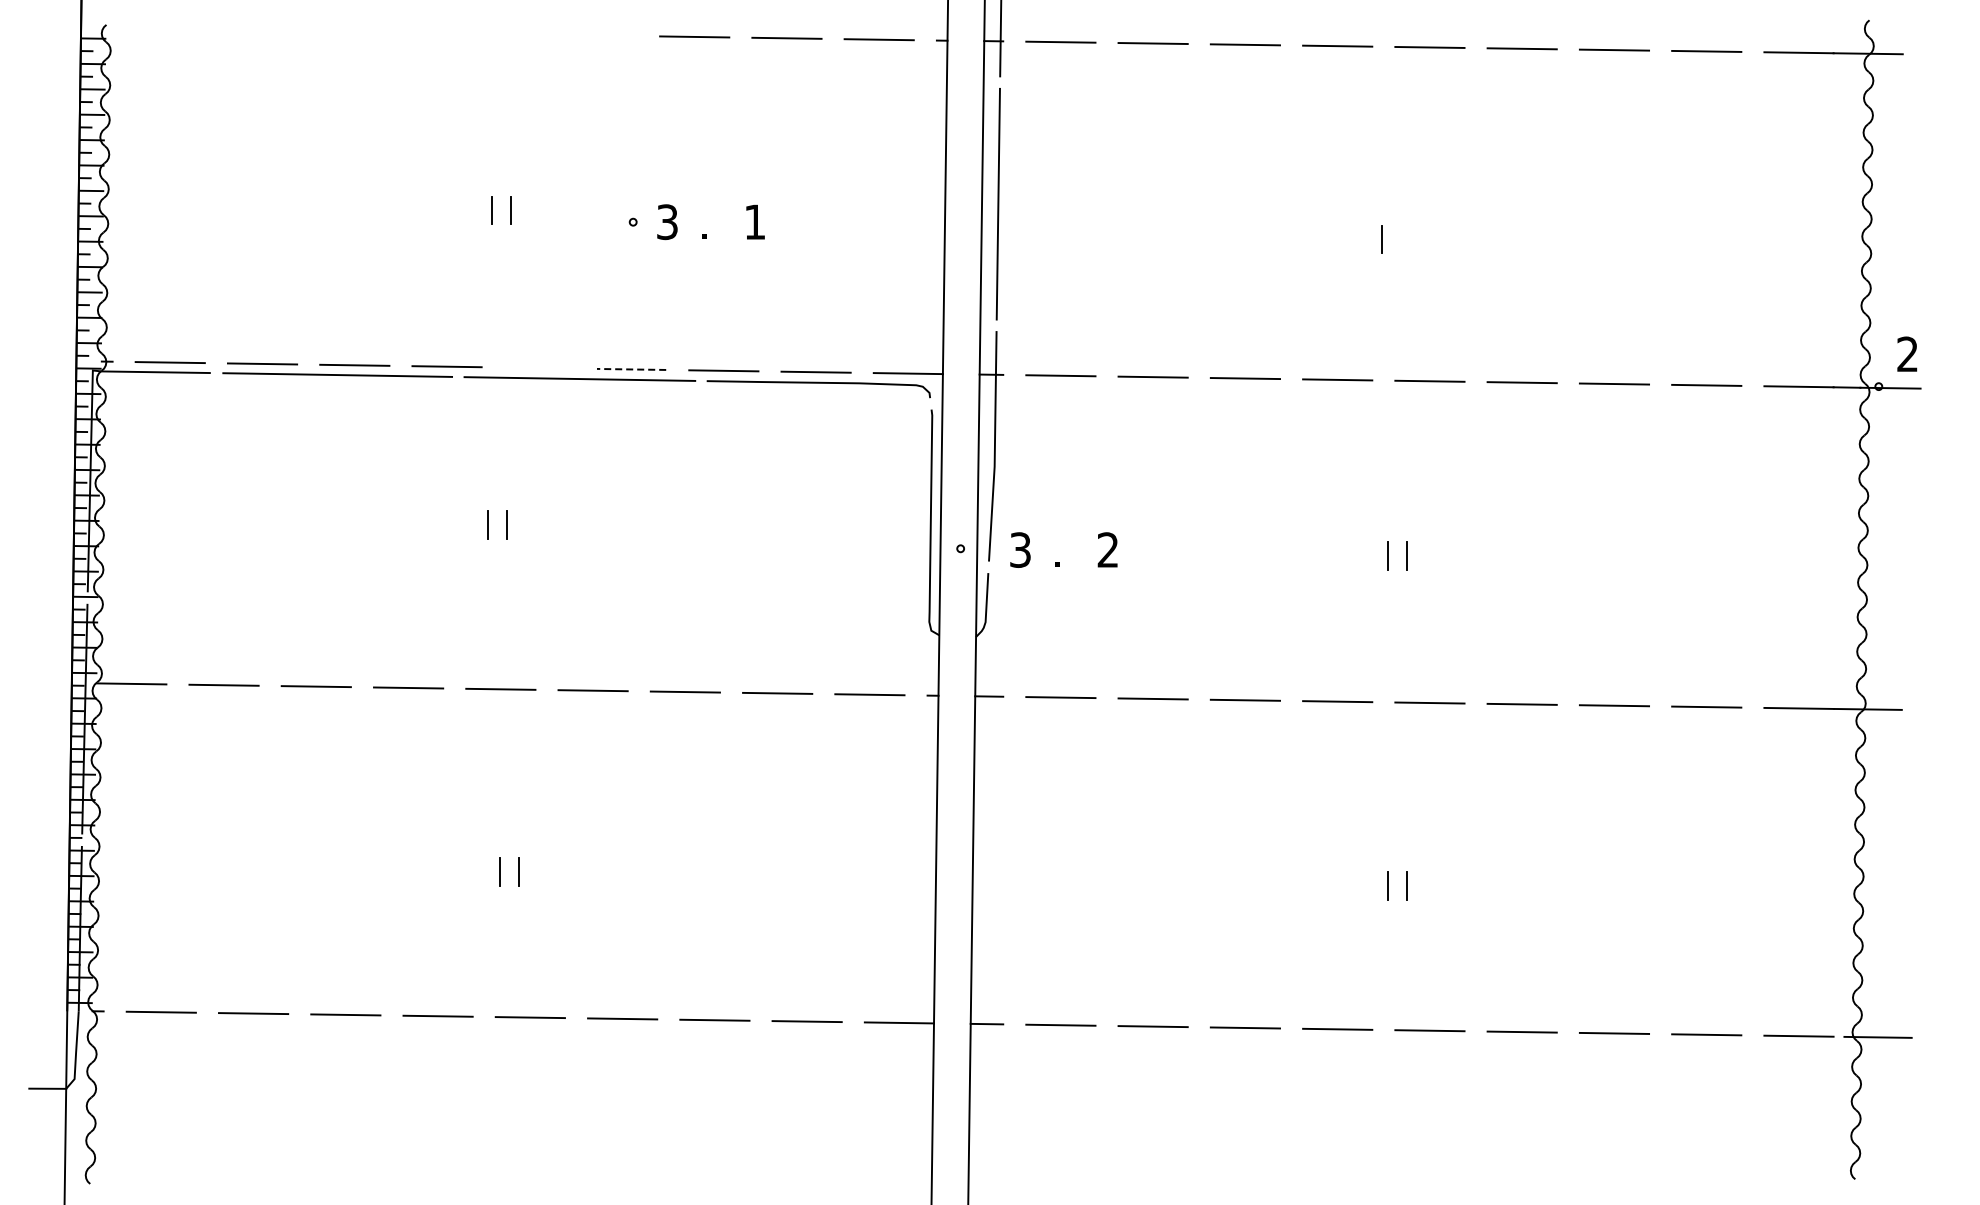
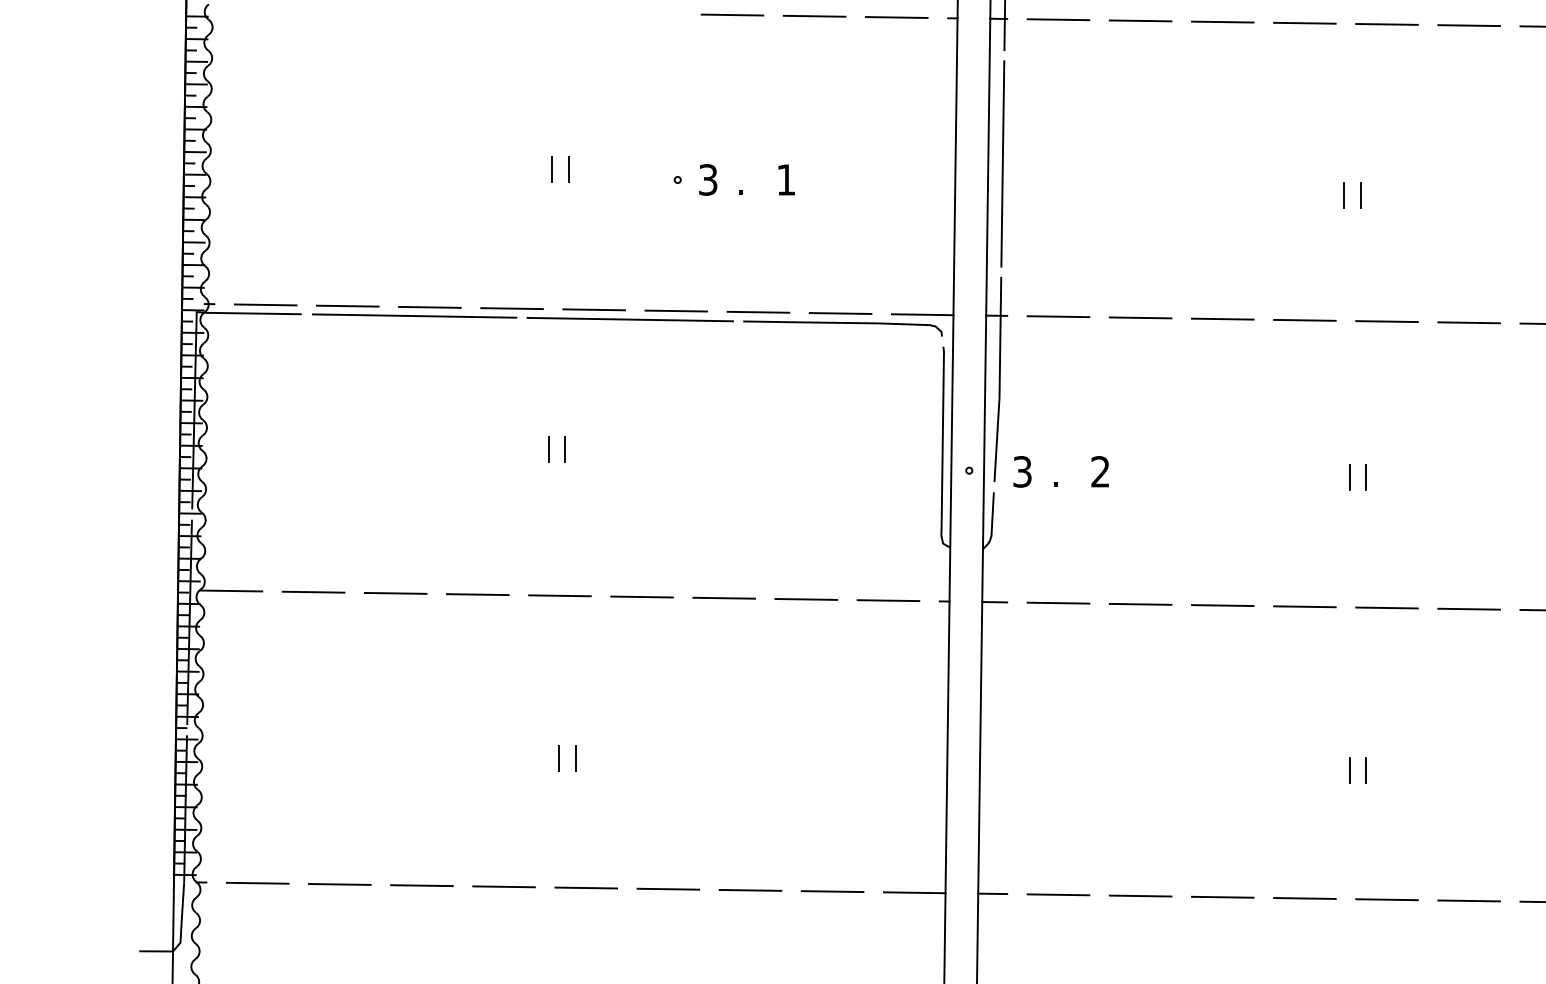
line: (1400, 239) -> (1360, 195), added
line: (538, 367) -> (593, 309), added
line: (631, 369) -> (676, 311), dashed -> solid

